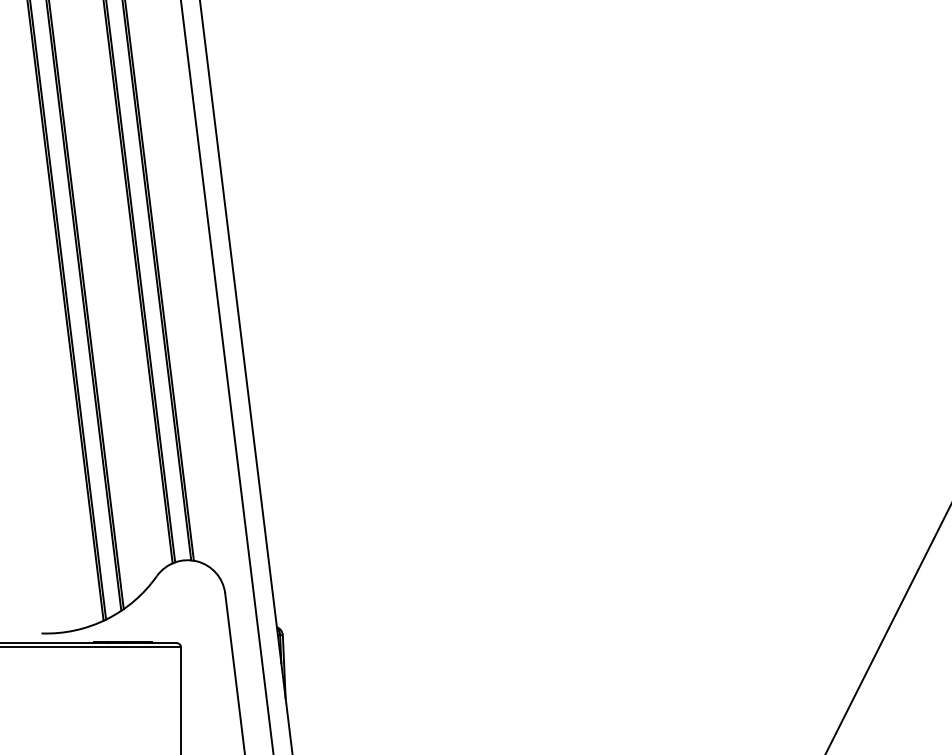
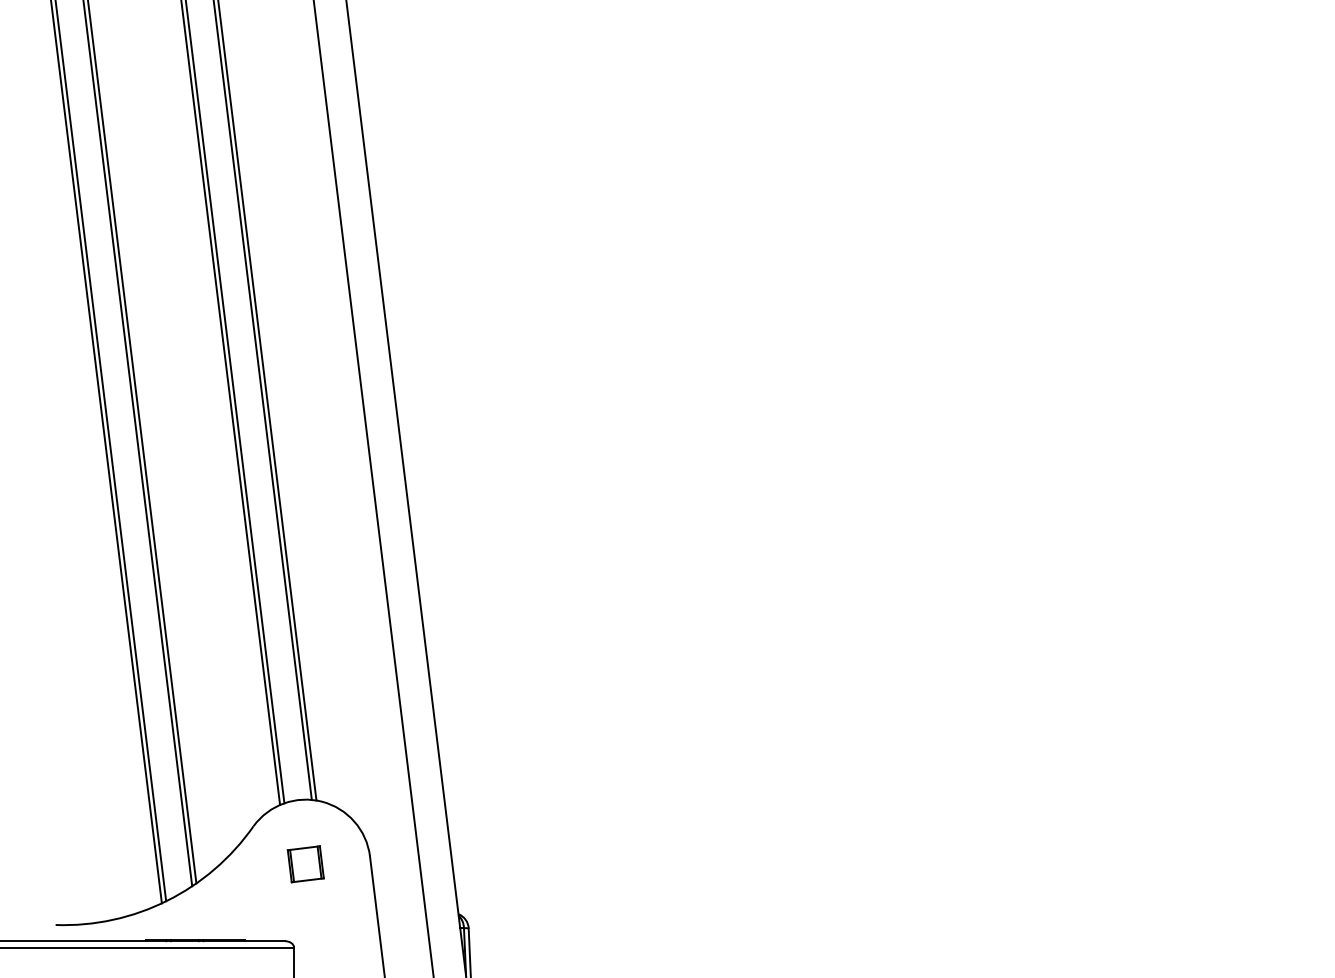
part: (187, 597) -> (305, 863), added

